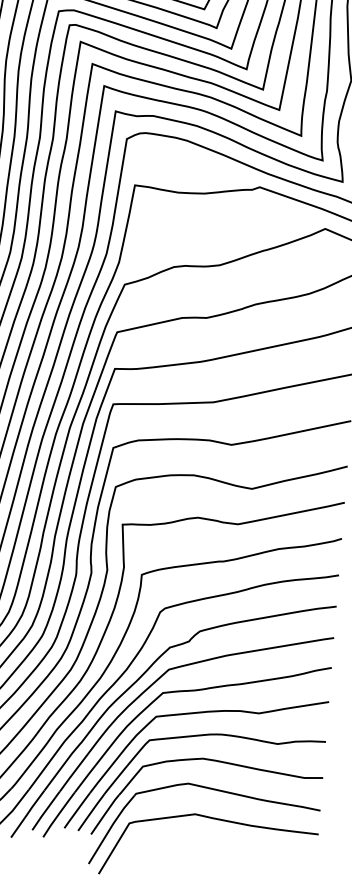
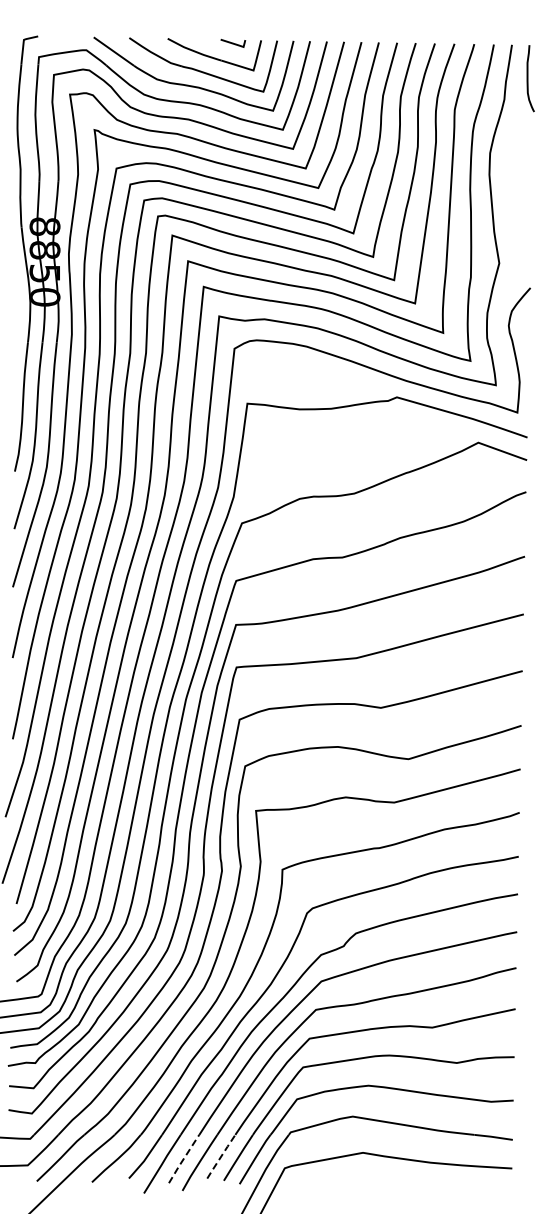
line: (45, 810) -> (183, 1158), solid -> dashed
line: (77, 810) -> (221, 1156), solid -> dashed

